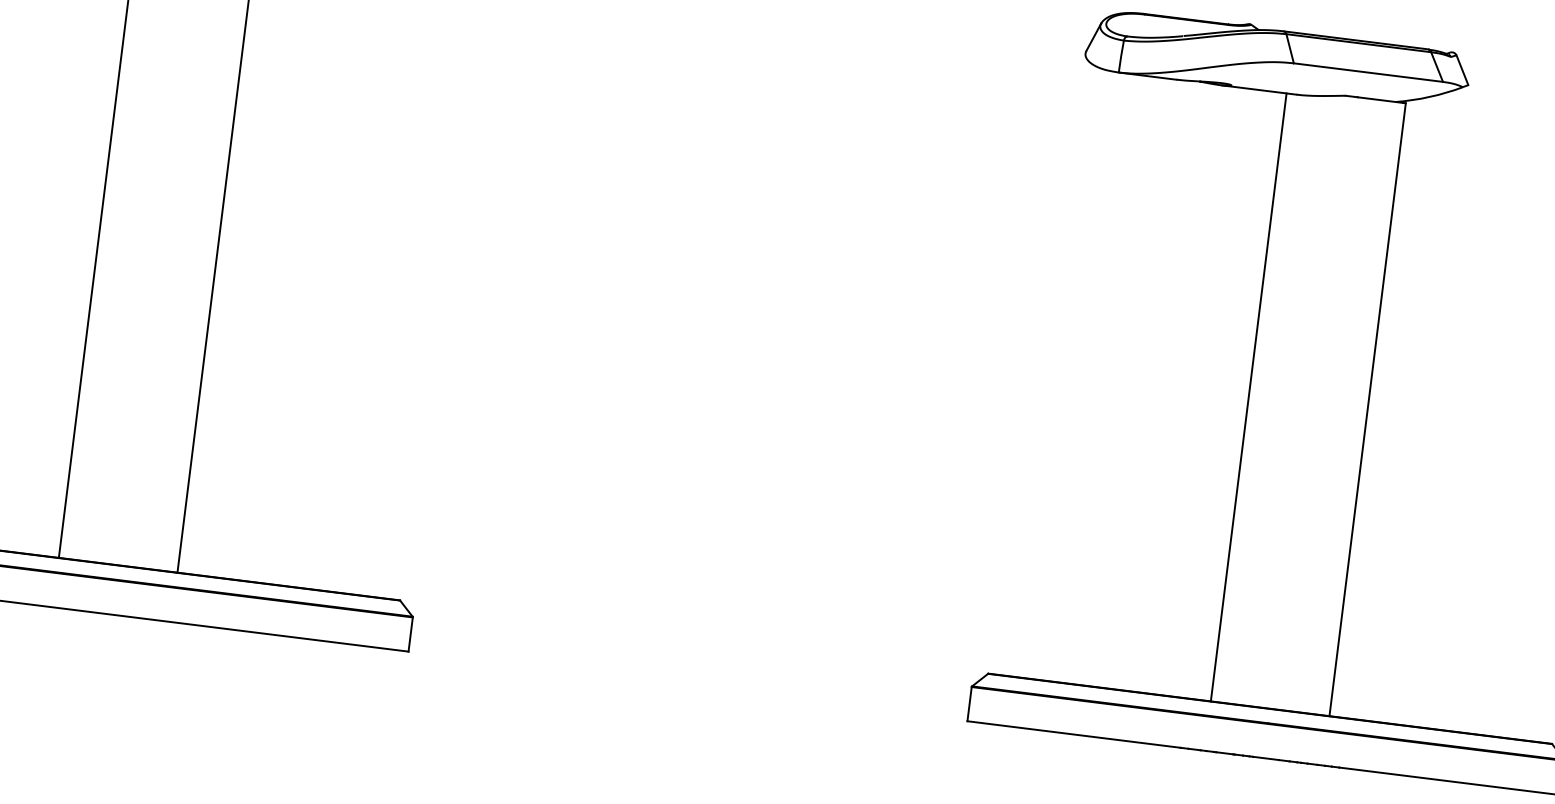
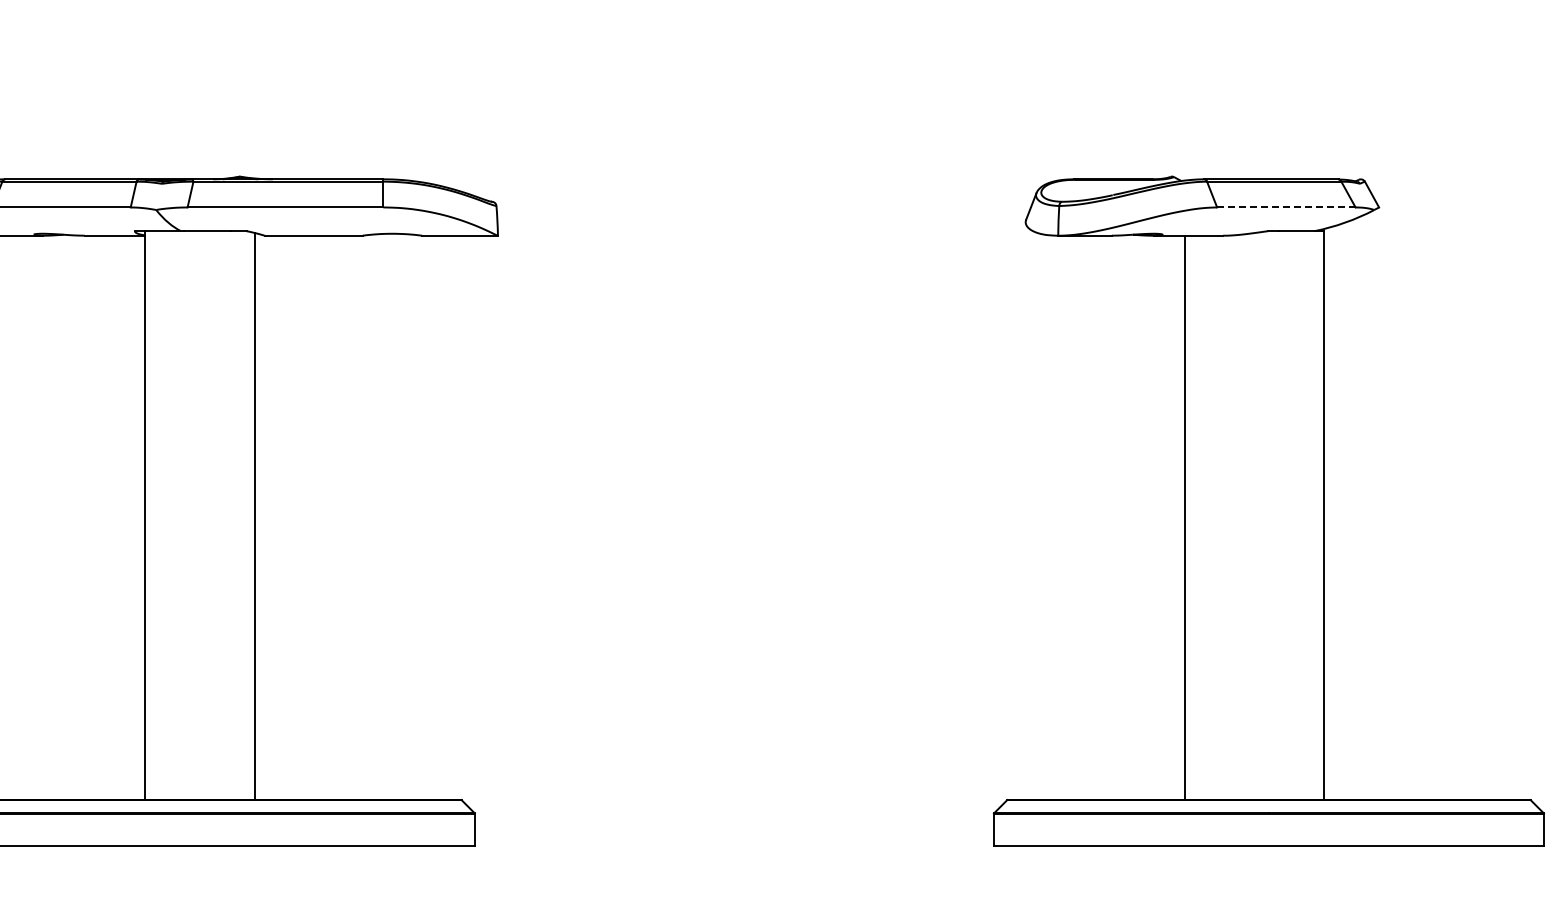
line: (1367, 72) -> (1285, 207), solid -> dashed
line: (1248, 396) -> (1184, 517), moved

